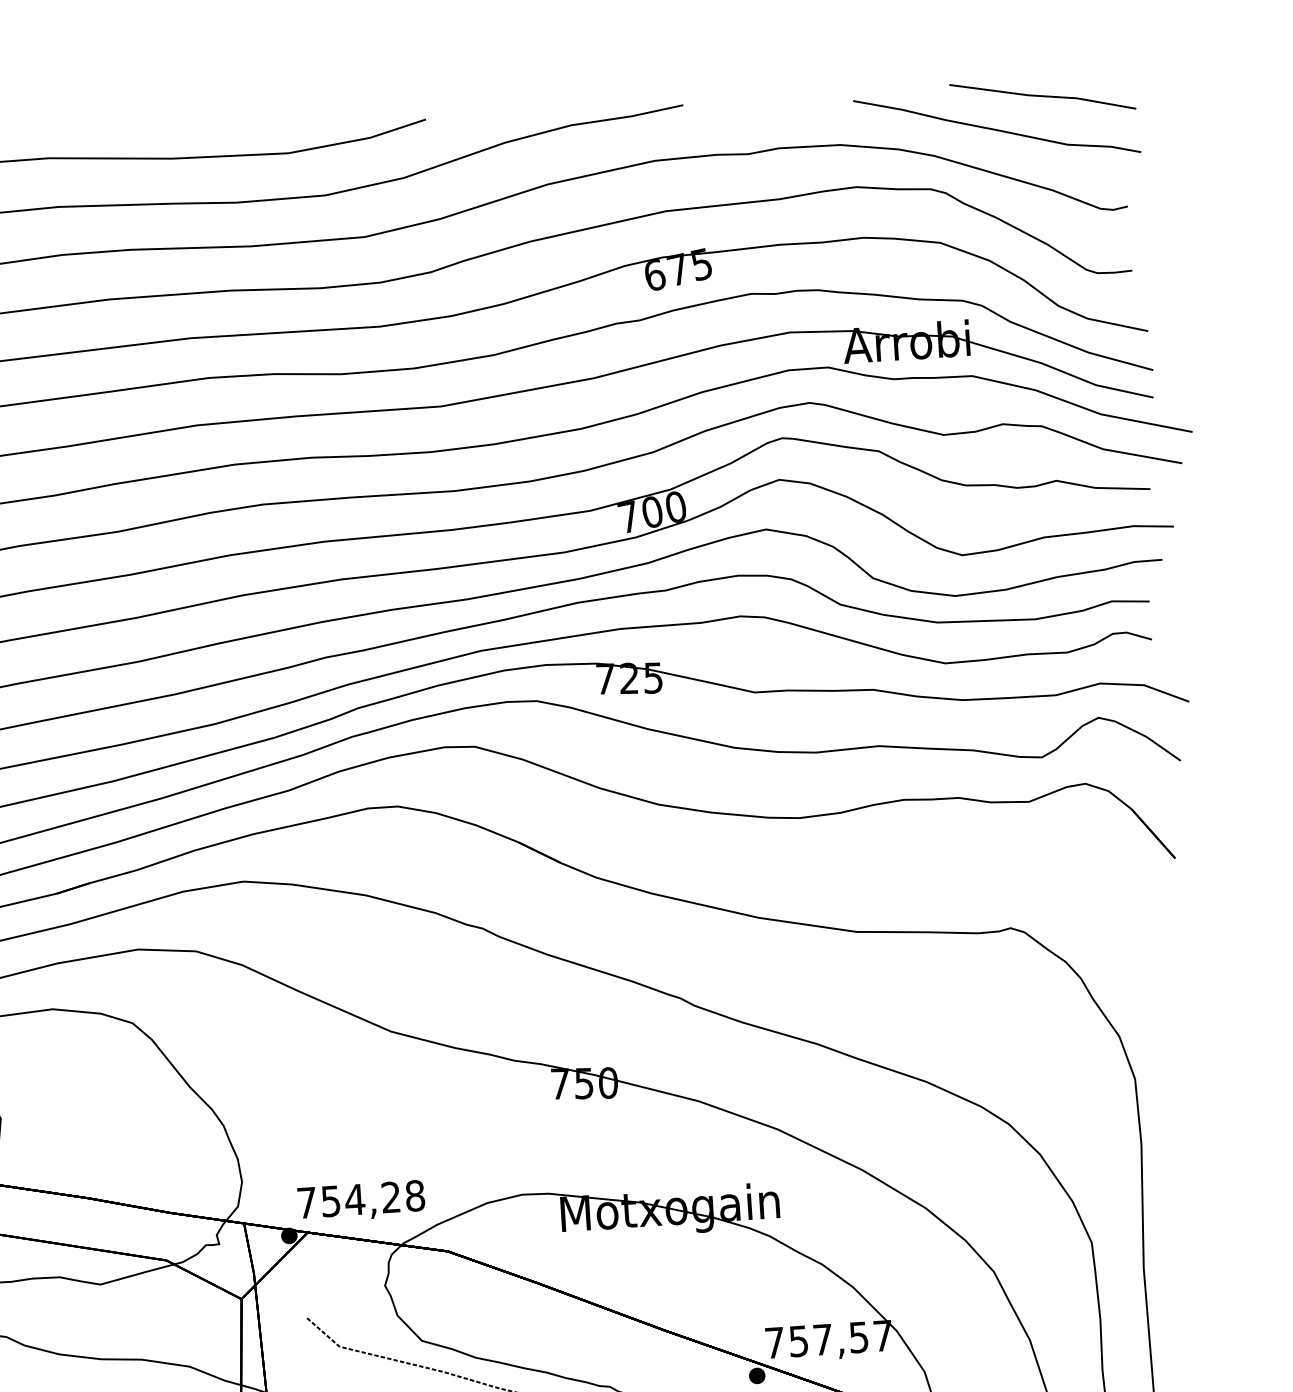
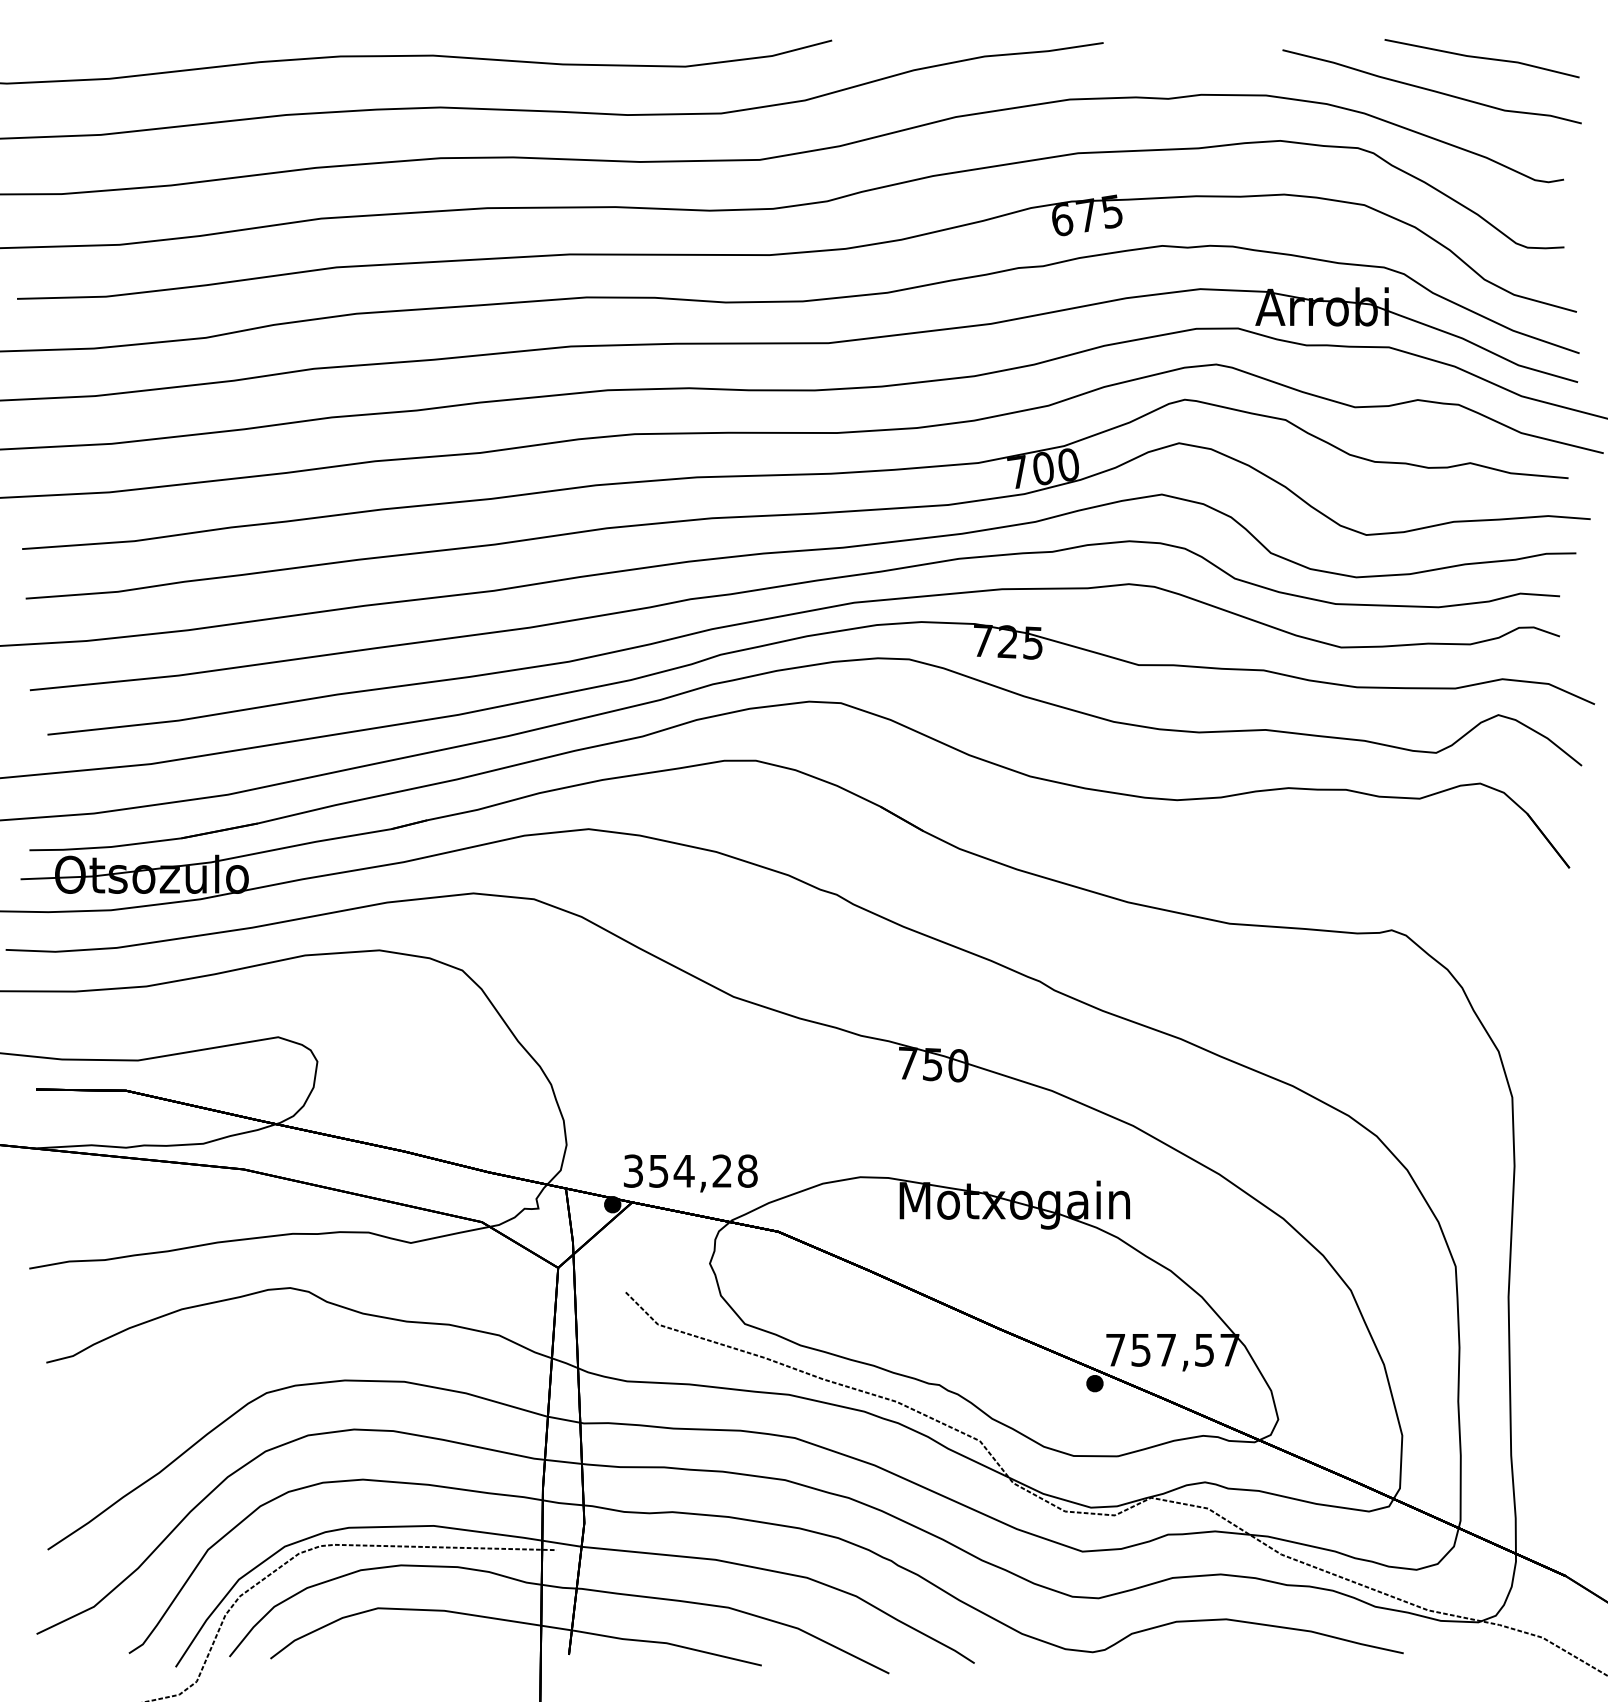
text: (306, 1202) -> (632, 1170), 754,28 -> 354,28

